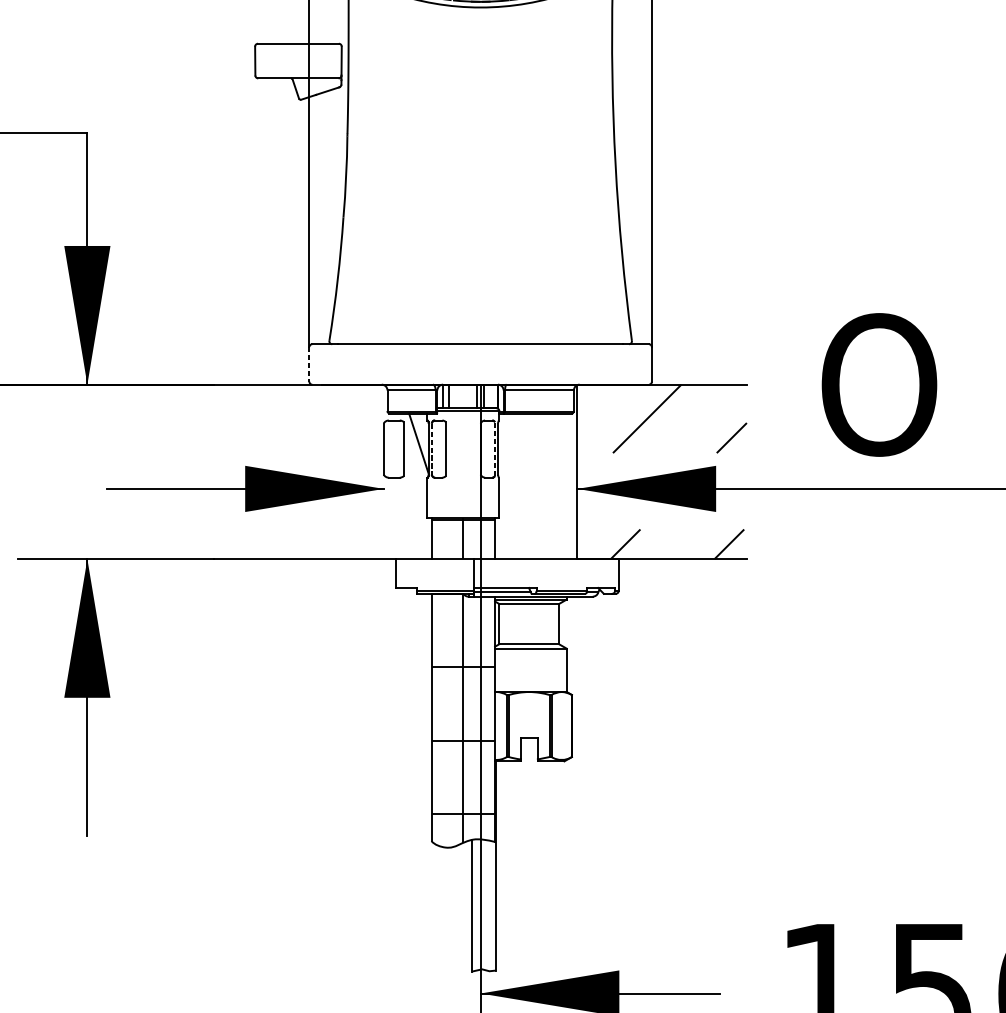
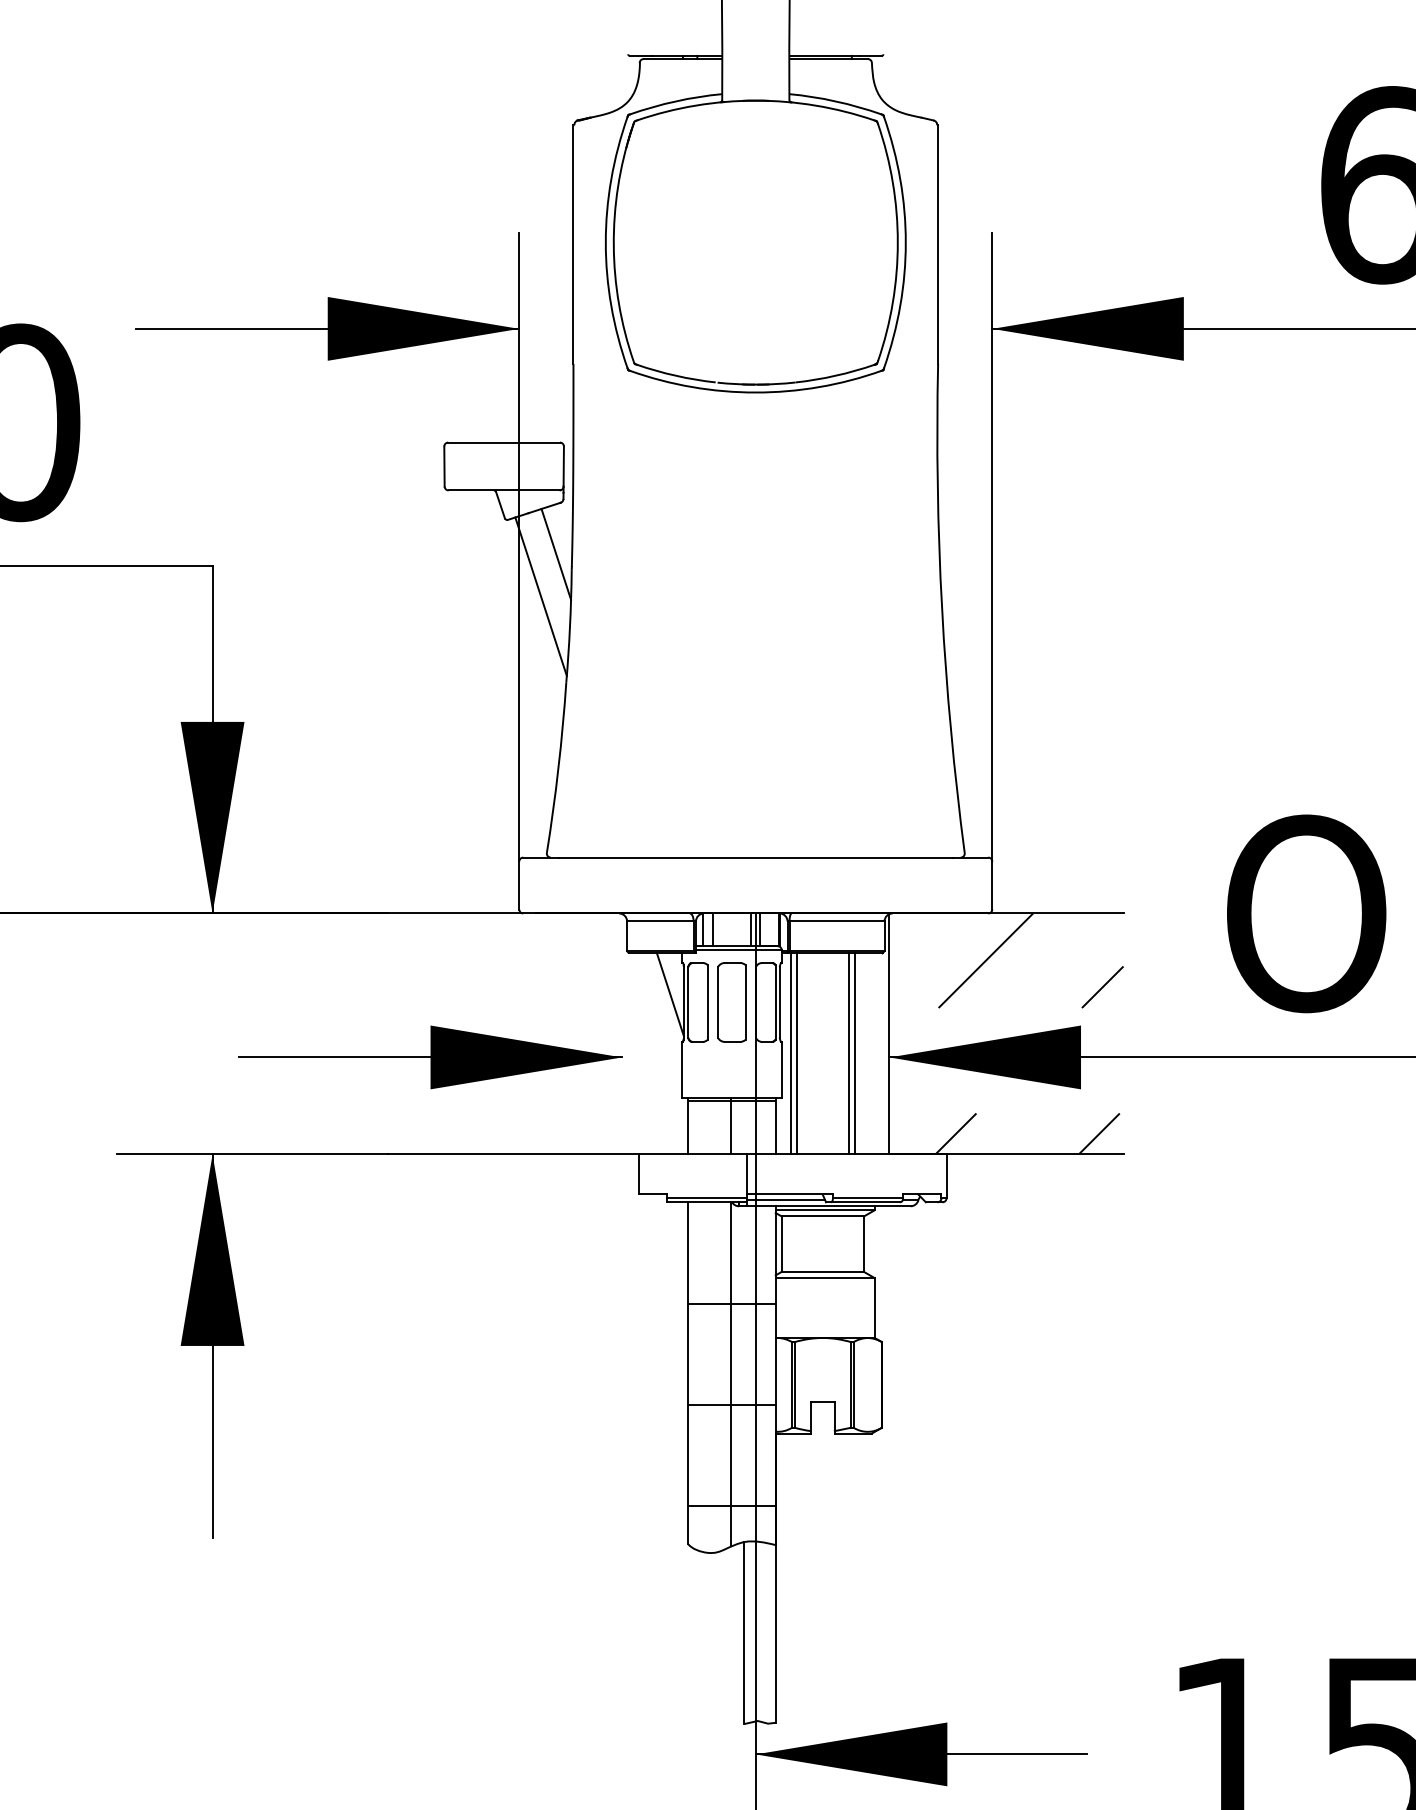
line: (336, 124) -> (556, 553), added
line: (324, 155) -> (540, 596), added
line: (309, 365) -> (519, 886), dashed -> solid
line: (494, 448) -> (775, 1001), dashed -> solid
part: (393, 449) -> (731, 1002), moved
line: (431, 449) -> (688, 1002), dashed -> solid
line: (505, 486) -> (790, 1053), added
line: (510, 486) -> (797, 1053), added
line: (547, 486) -> (848, 1053), added
line: (552, 486) -> (854, 1053), added

